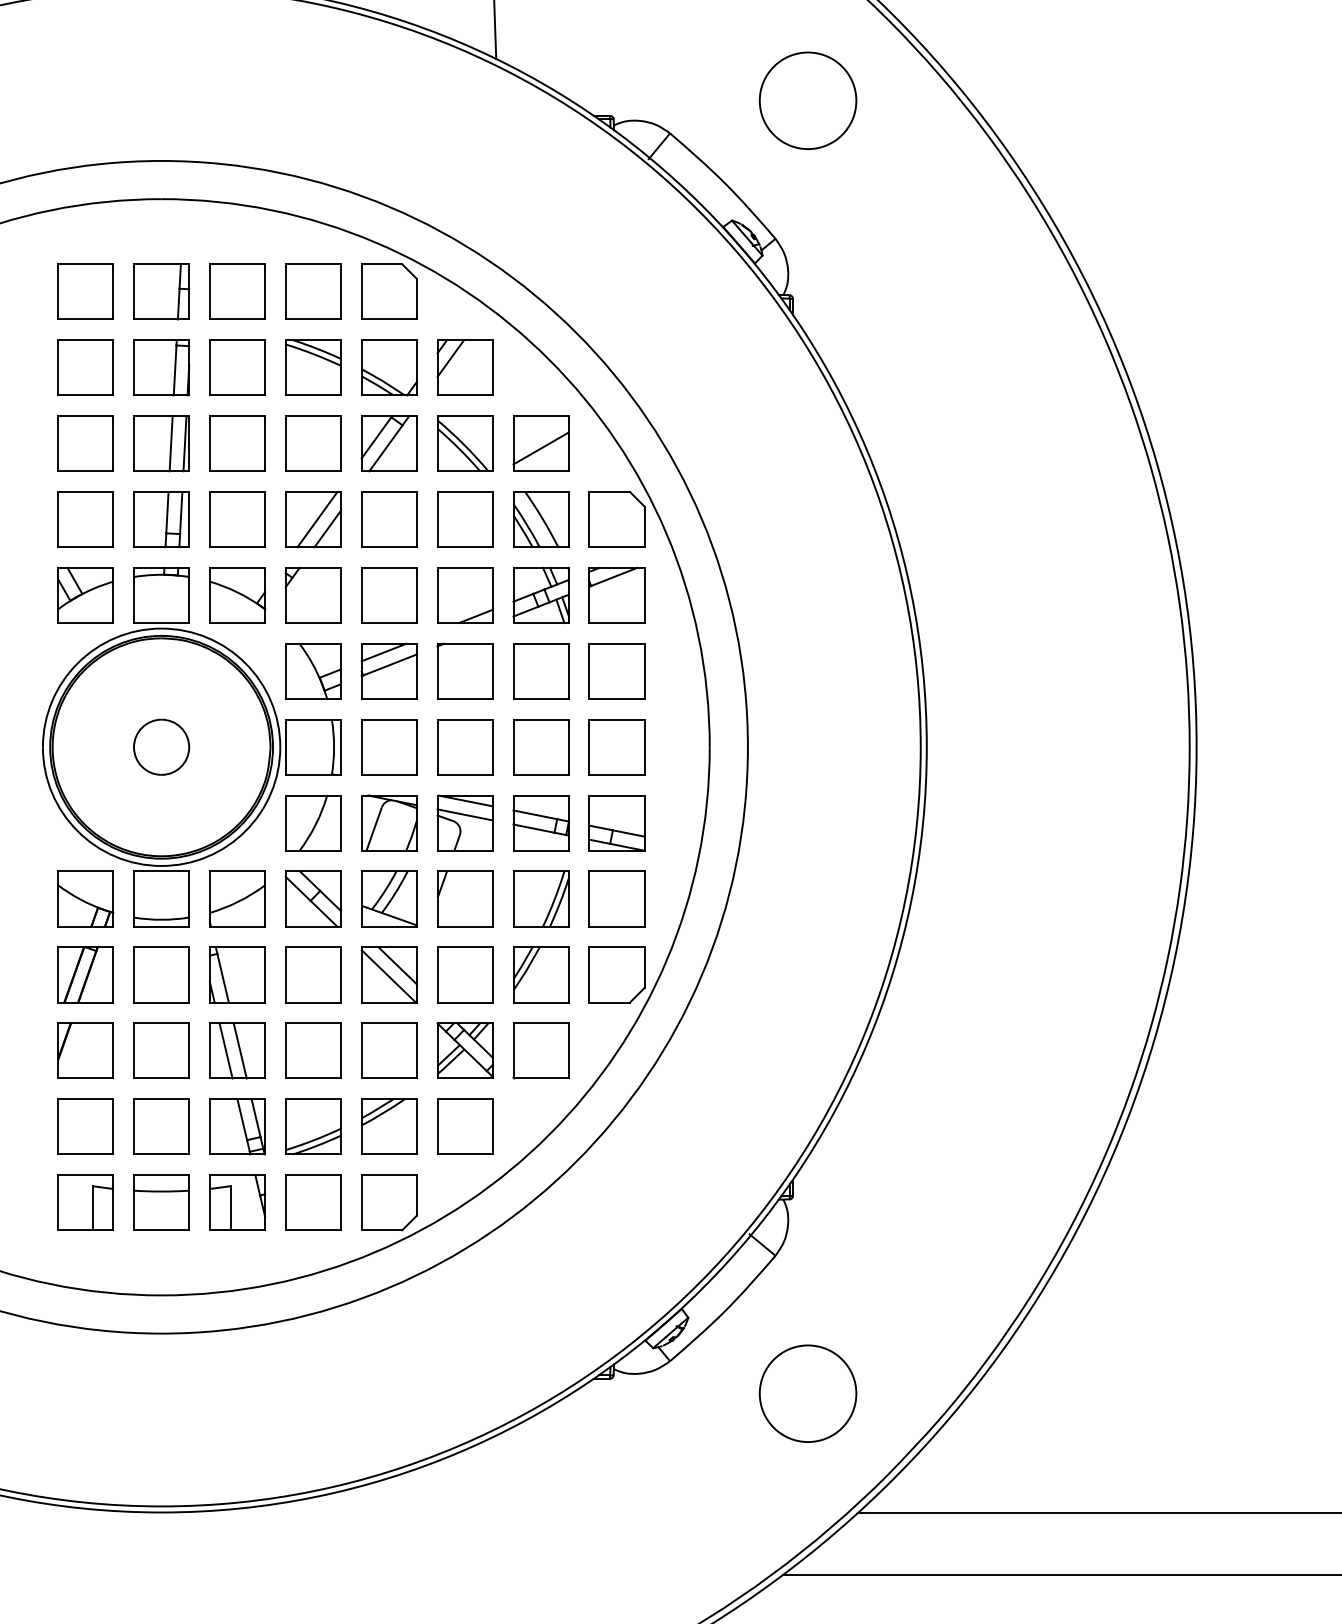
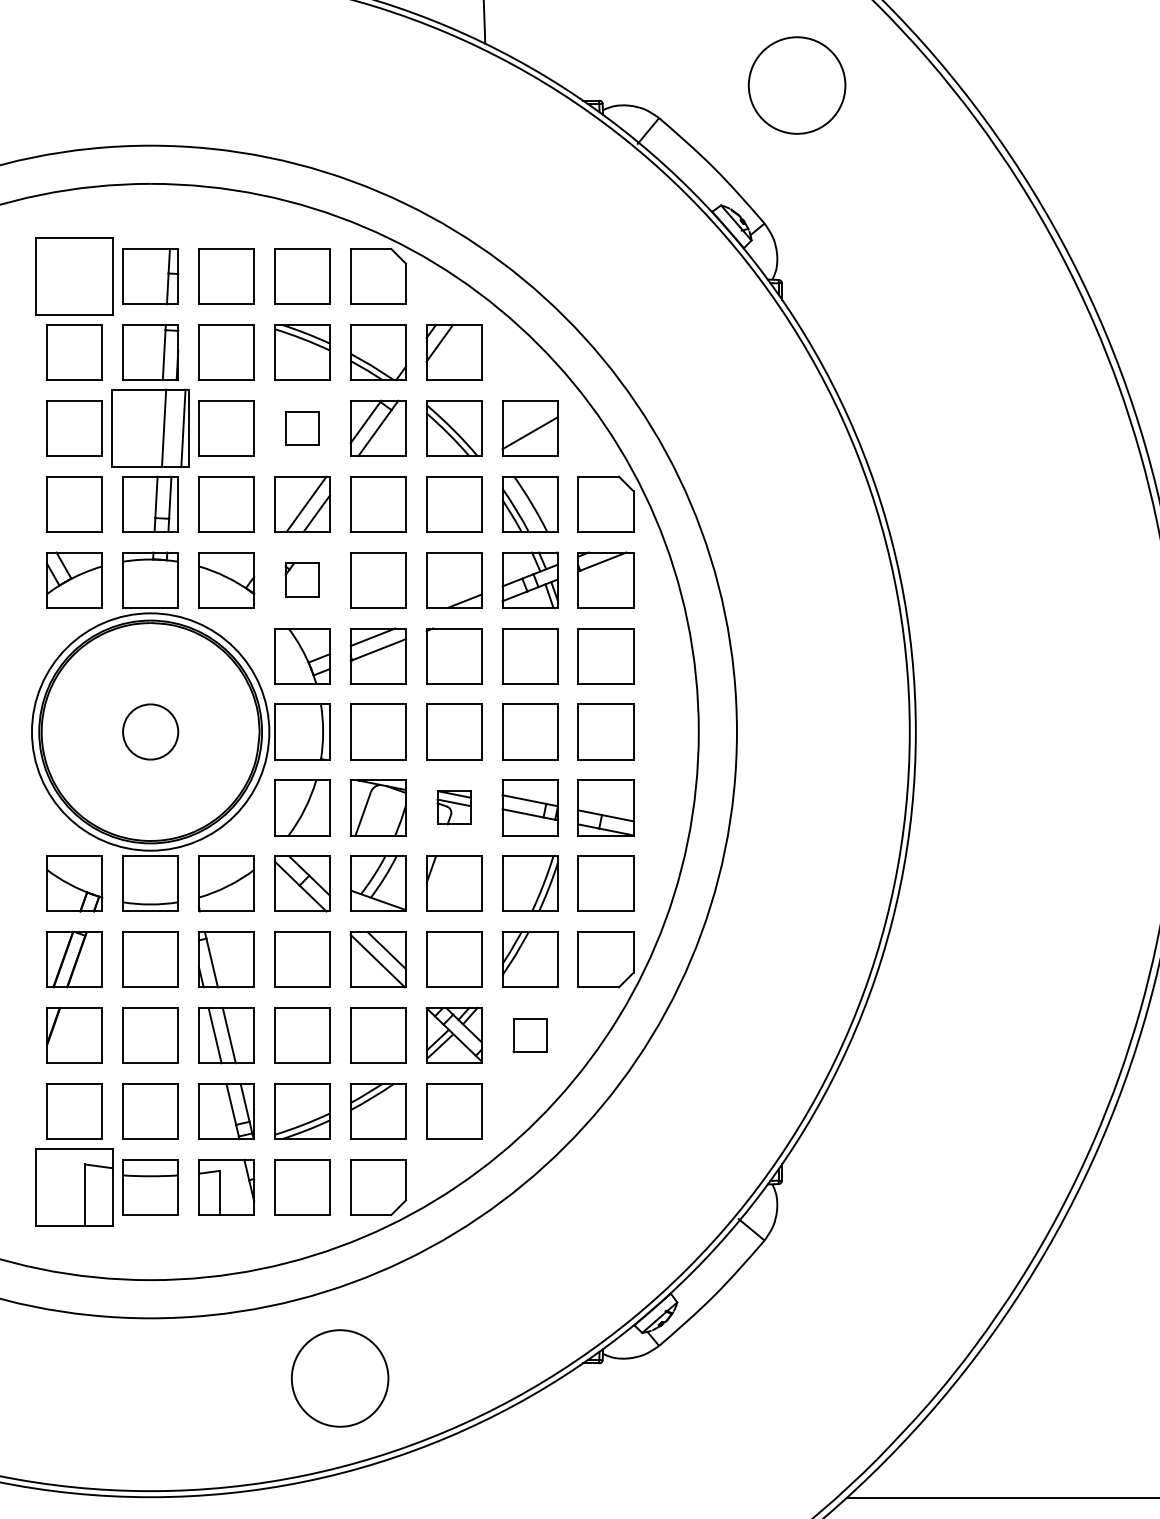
part: (85, 291) -> (74, 276), size x1.4
part: (161, 443) -> (150, 428), size x1.4
part: (313, 443) -> (302, 428), size x0.6
part: (312, 594) -> (301, 579), size x0.6
part: (464, 822) -> (453, 807), size x0.6
part: (540, 1050) -> (529, 1035), size x0.6
part: (85, 1202) -> (74, 1187), size x1.4
circle: (807, 1393) -> (339, 1378), moved

